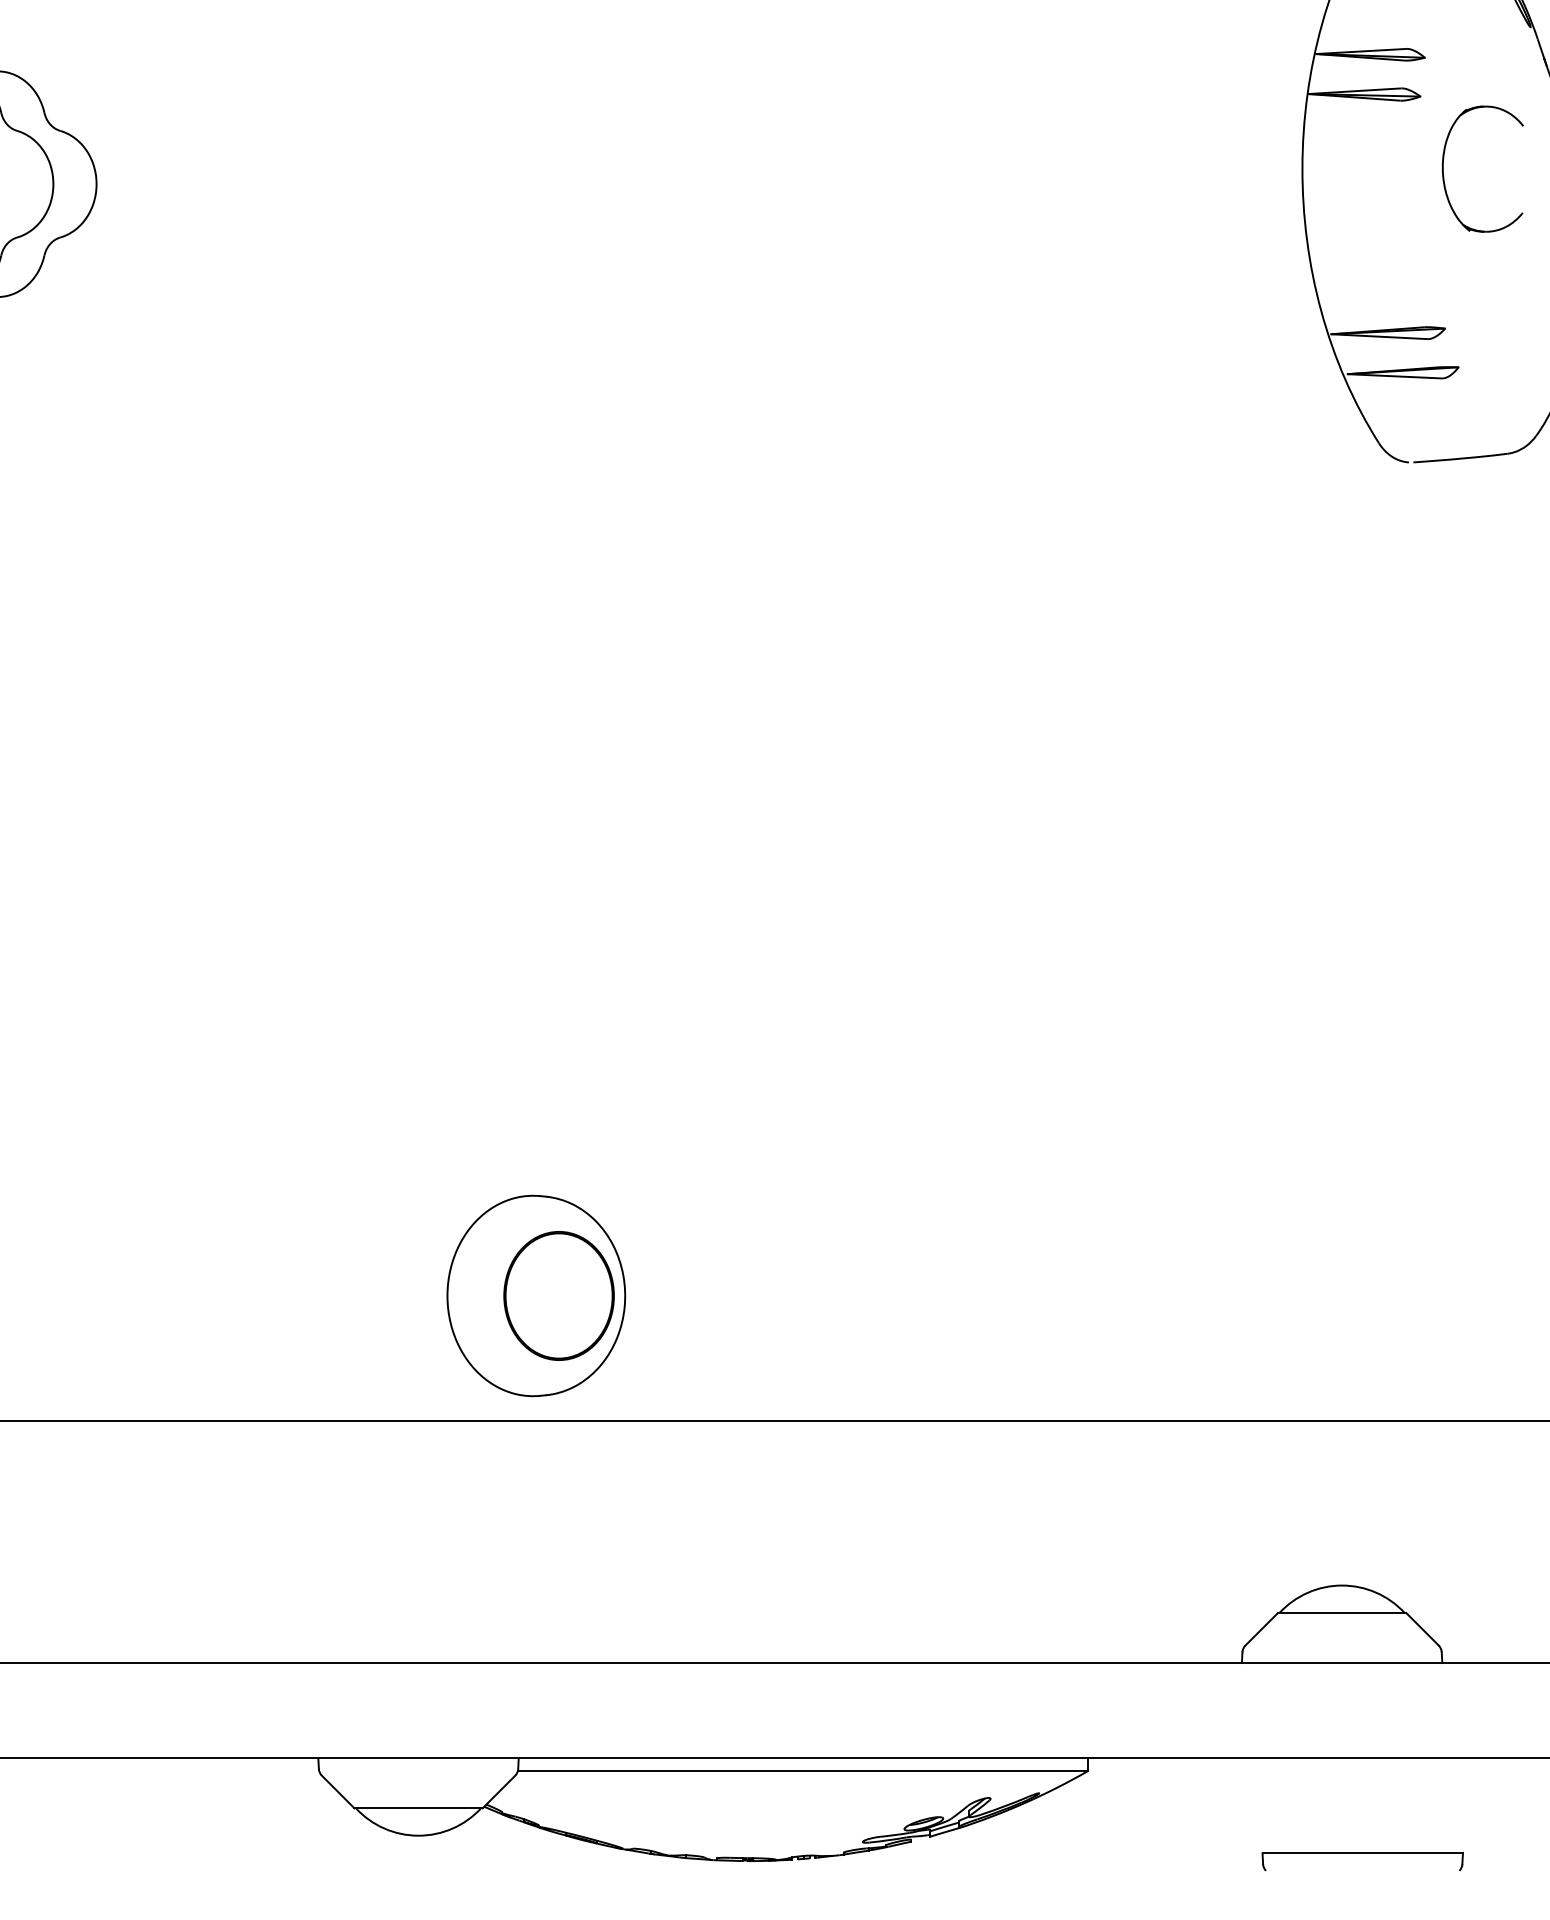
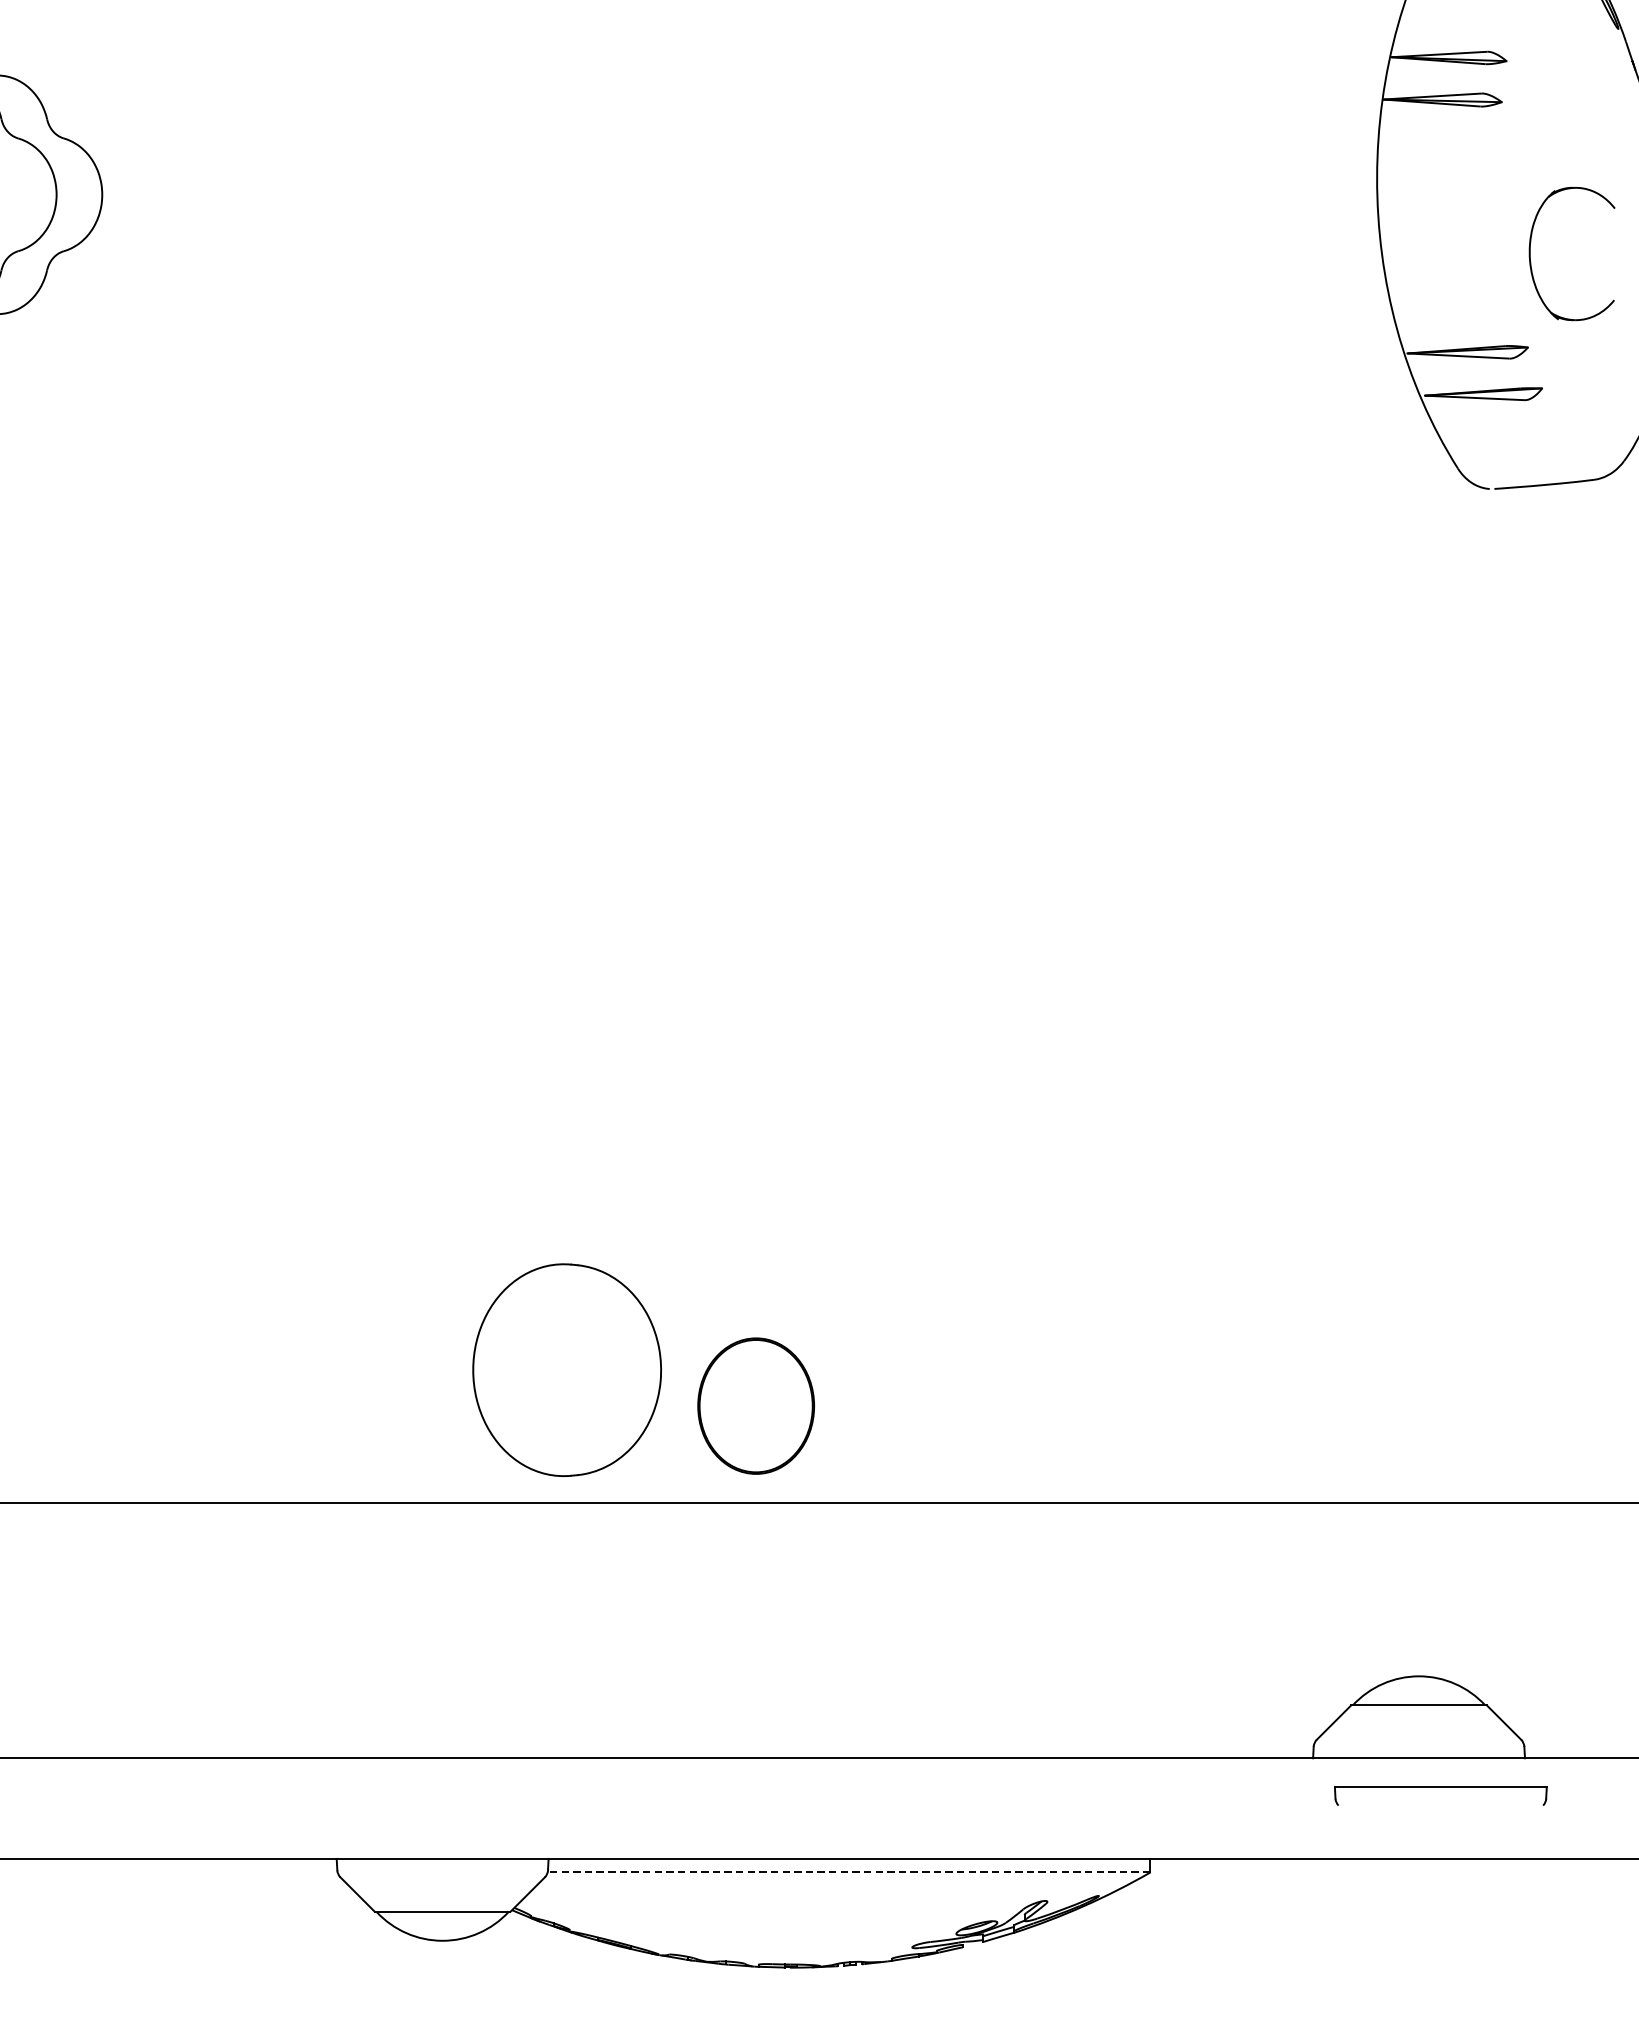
part: (1444, 176) -> (1531, 261), moved
part: (558, 1295) -> (755, 1405), moved
line: (802, 1771) -> (848, 1872), solid -> dashed
part: (1362, 1853) -> (1440, 1787), moved

